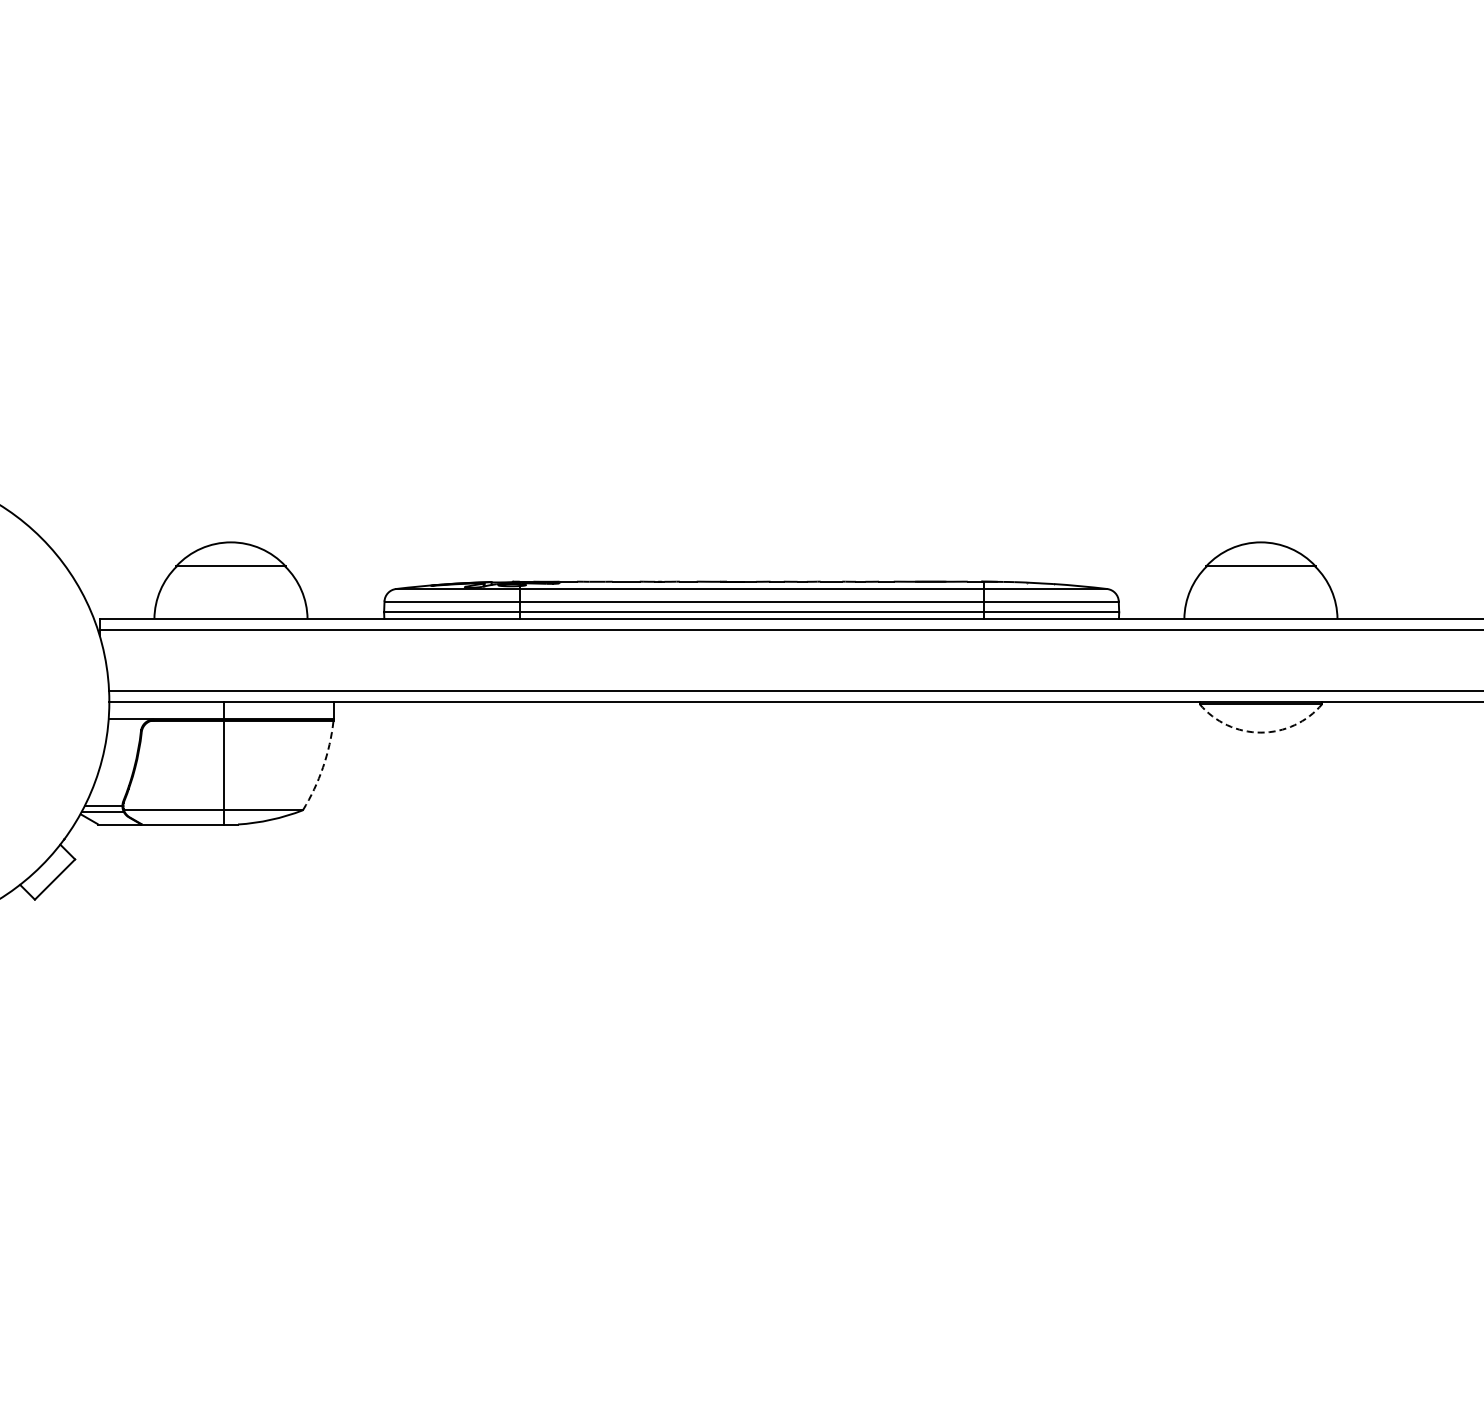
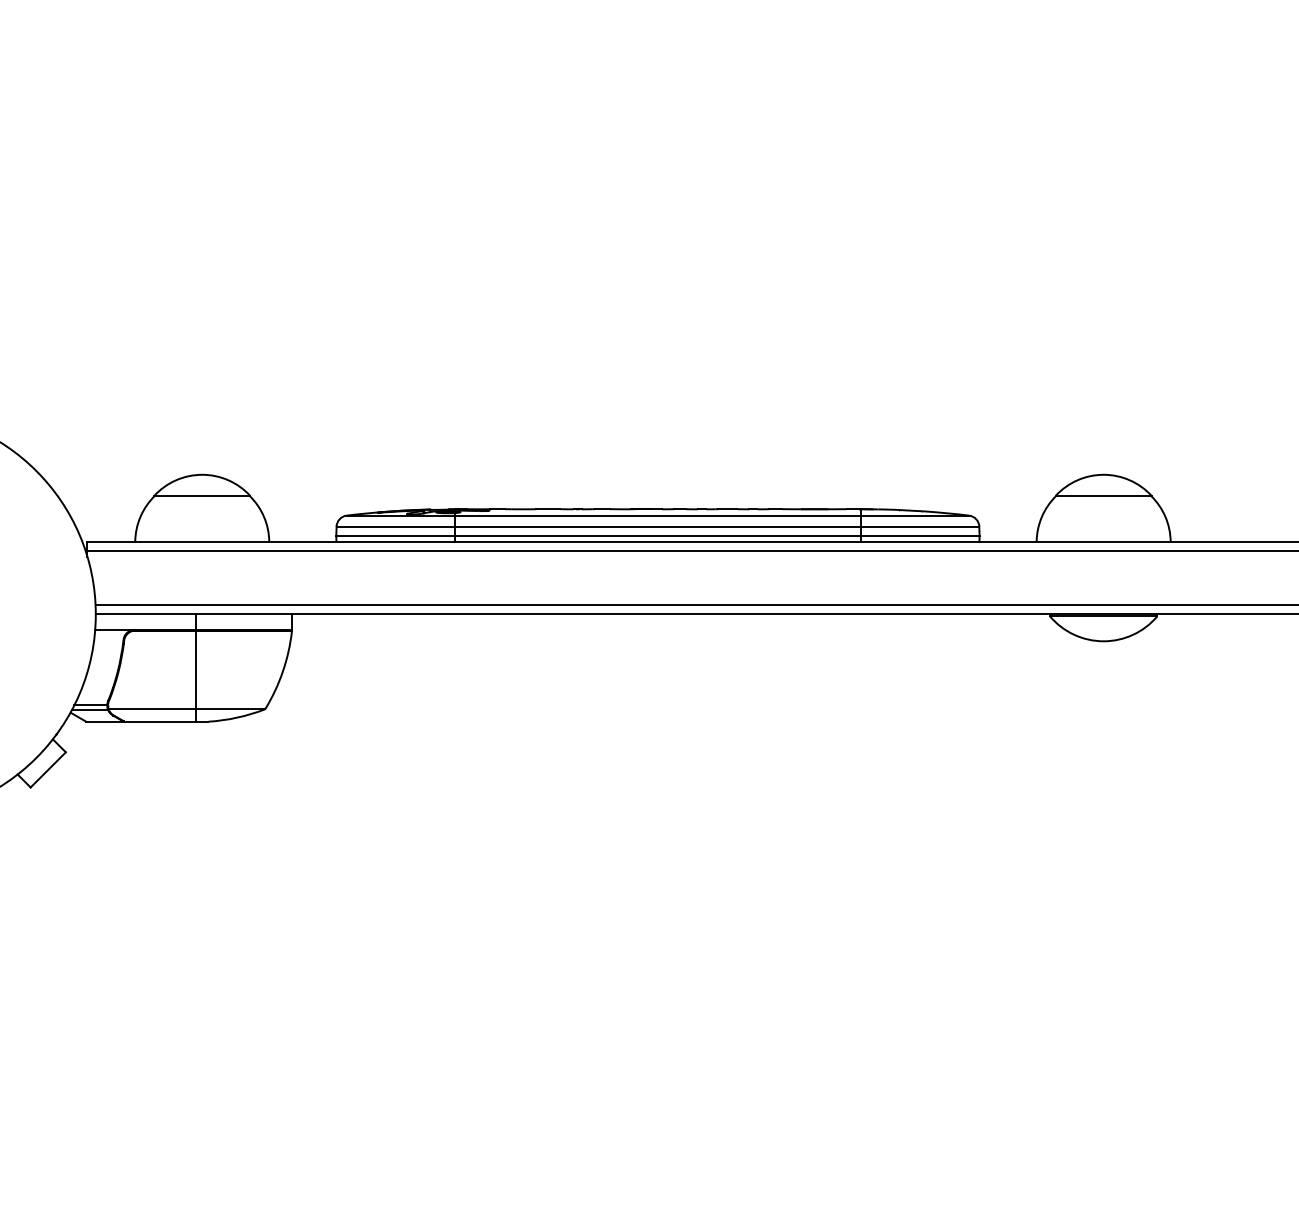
arc: (1260, 732) -> (1103, 641), dashed -> solid
arc: (323, 767) -> (283, 671), dashed -> solid

